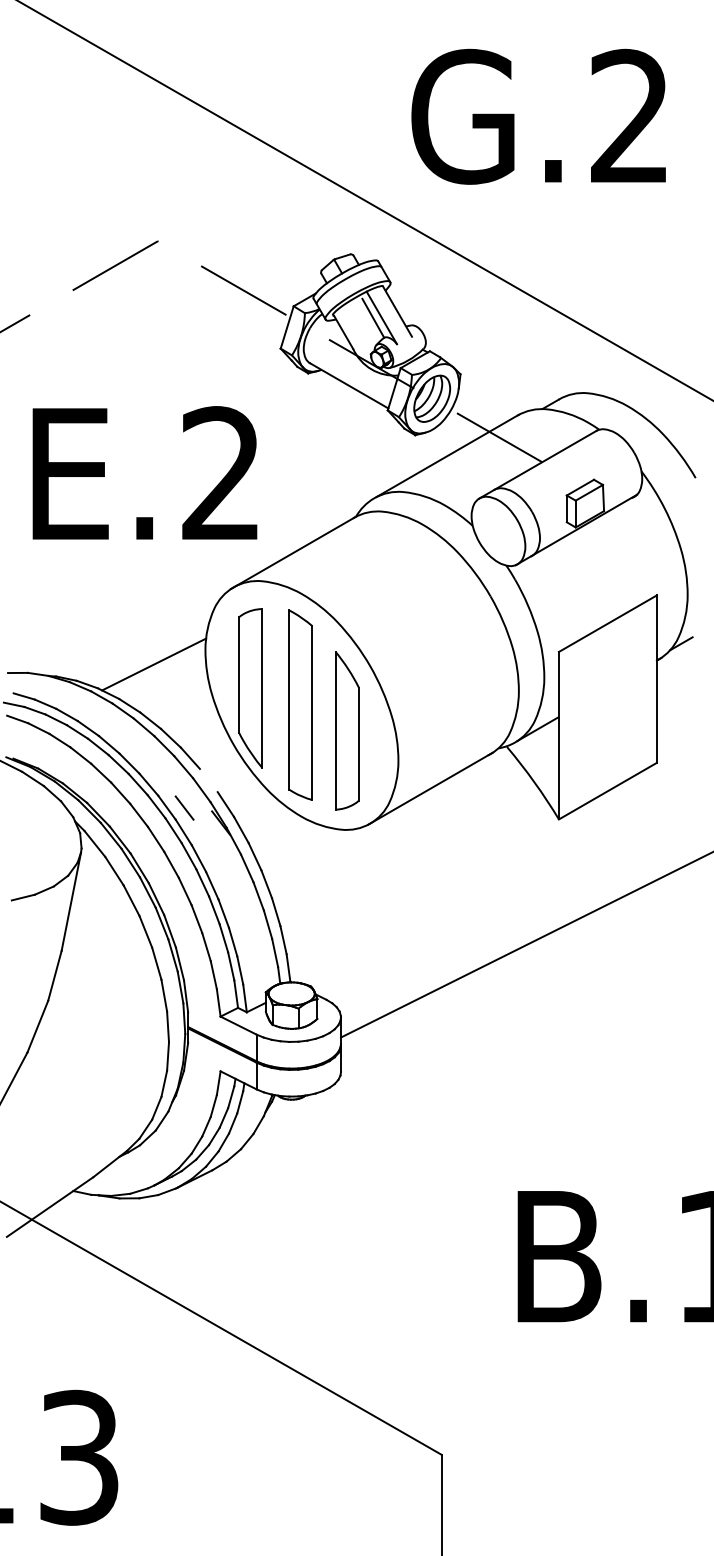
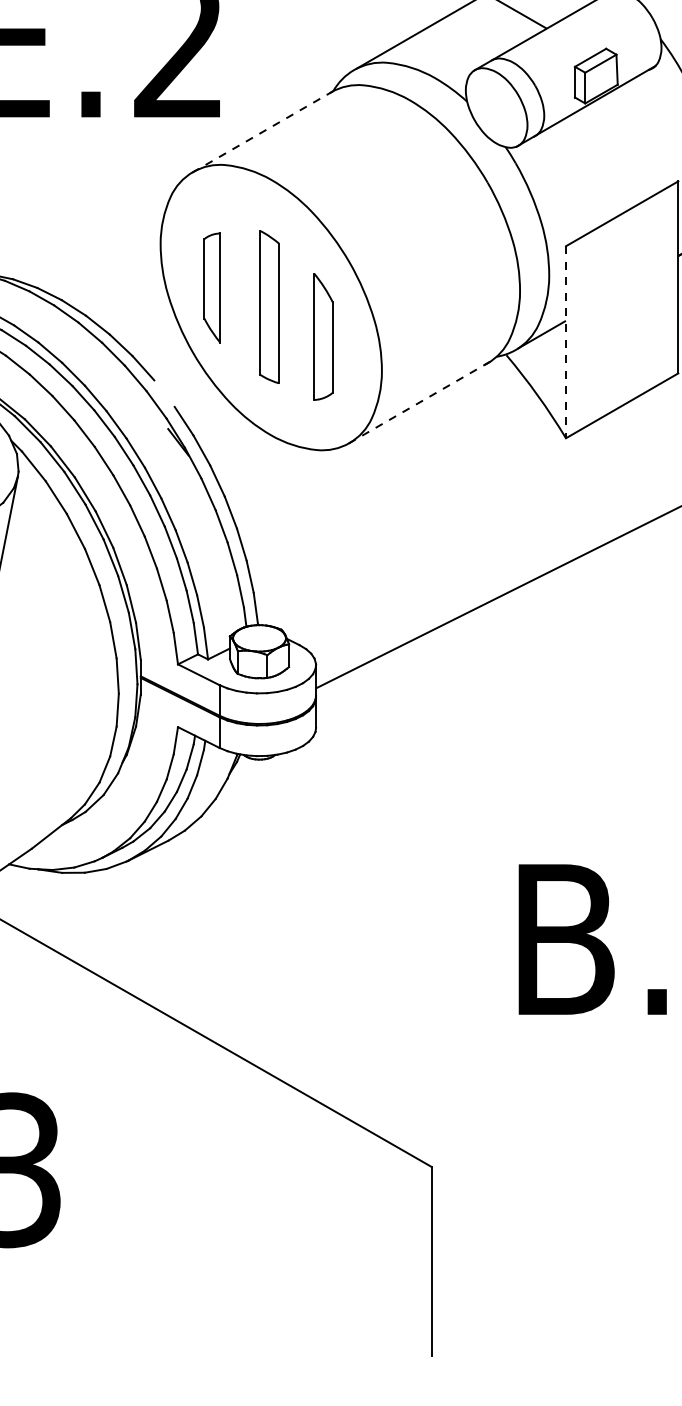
line: (293, 553) -> (261, 133), solid -> dashed
line: (154, 664) -> (102, 260), removed
part: (250, 688) -> (212, 288), size x0.6
part: (300, 704) -> (269, 306), size x0.7
part: (347, 730) -> (323, 336), size x0.7
line: (558, 735) -> (565, 342), solid -> dashed
line: (430, 788) -> (418, 402), solid -> dashed
line: (184, 807) -> (136, 424), removed

